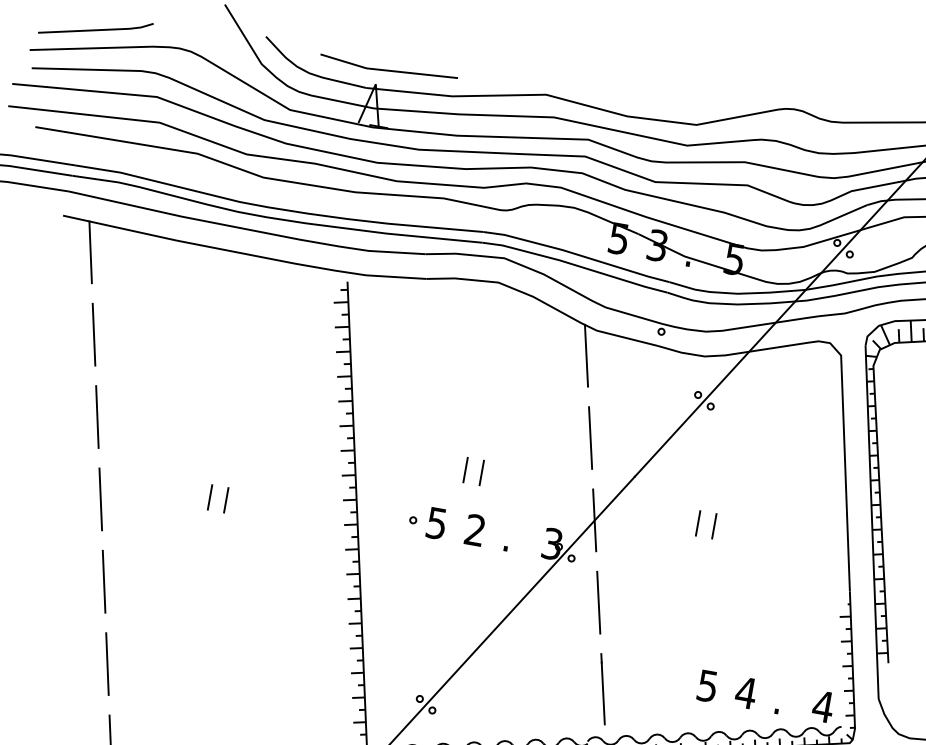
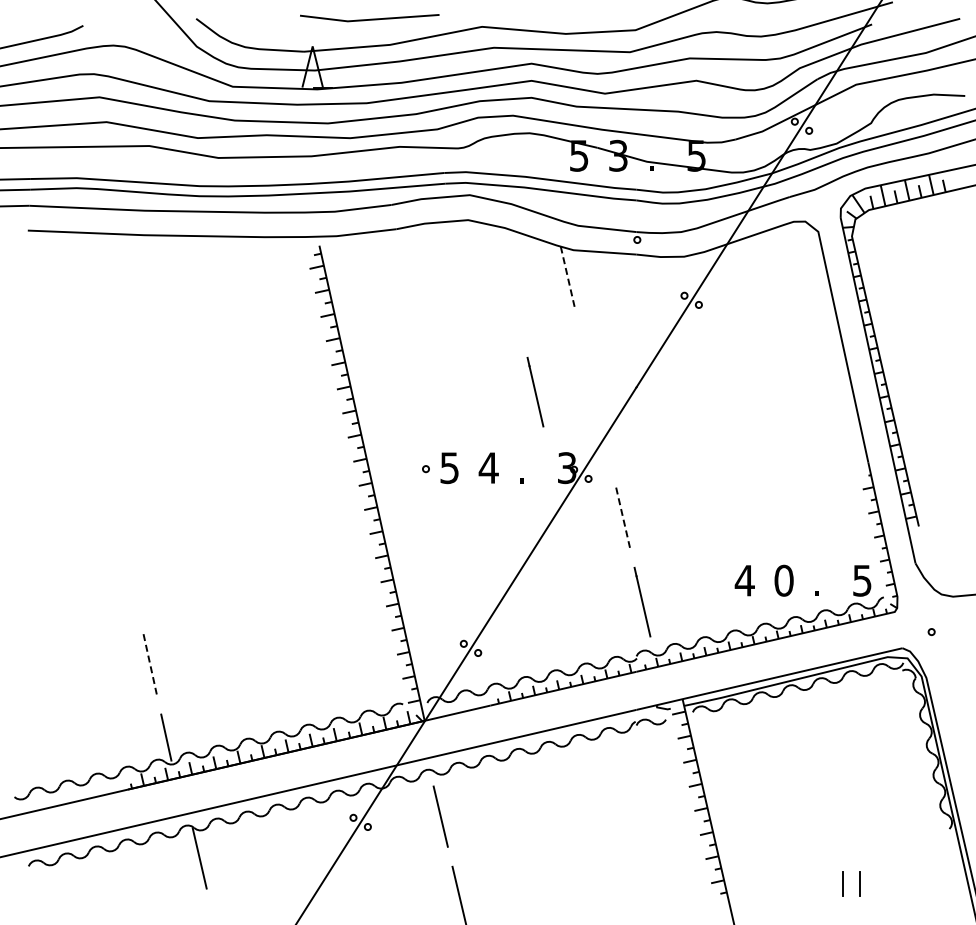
line: (389, 69) -> (370, 18), moved
line: (90, 251) -> (61, 261), removed
line: (93, 334) -> (78, 342), removed
line: (586, 355) -> (567, 276), solid -> dashed
line: (97, 416) -> (96, 422), removed
line: (591, 437) -> (586, 356), removed
line: (534, 464) -> (535, 392), added
line: (465, 470) -> (468, 410), removed
line: (482, 473) -> (485, 410), removed
line: (209, 496) -> (221, 481), removed
line: (100, 499) -> (114, 503), removed
line: (226, 499) -> (238, 481), removed
line: (594, 520) -> (604, 437), removed
line: (697, 522) -> (706, 421), removed
line: (714, 525) -> (723, 421), removed
text: (475, 529) -> (488, 467), 2 -> 4
line: (104, 581) -> (132, 583), removed
line: (599, 602) -> (623, 517), solid -> dashed
line: (107, 664) -> (150, 664), solid -> dashed
text: (707, 685) -> (744, 580), 5 -> 4
text: (745, 692) -> (783, 580), 4 -> 0
text: (823, 706) -> (862, 580), 4 -> 5

